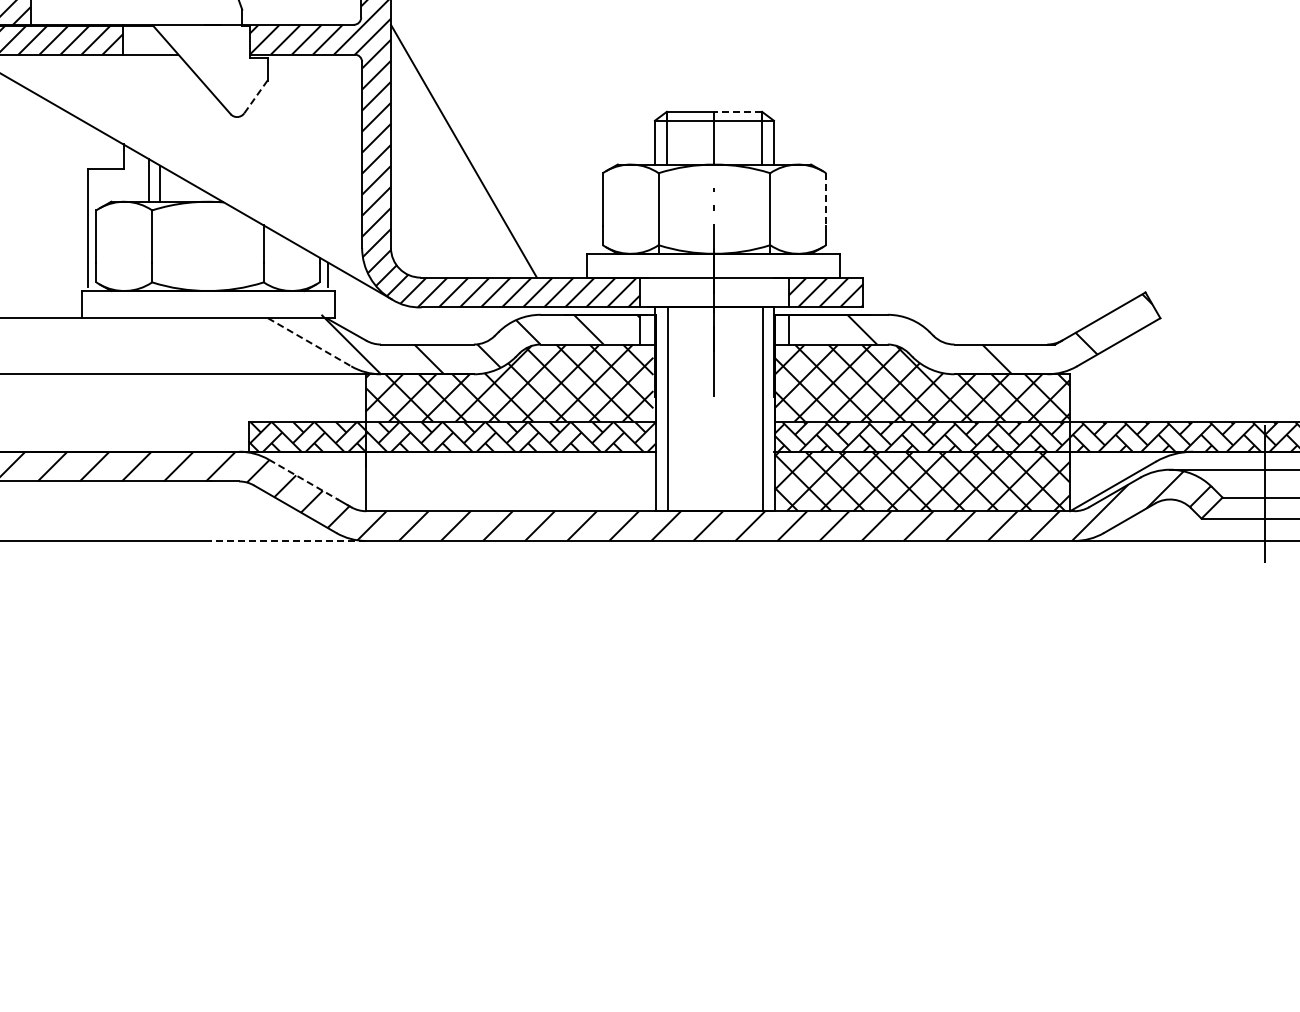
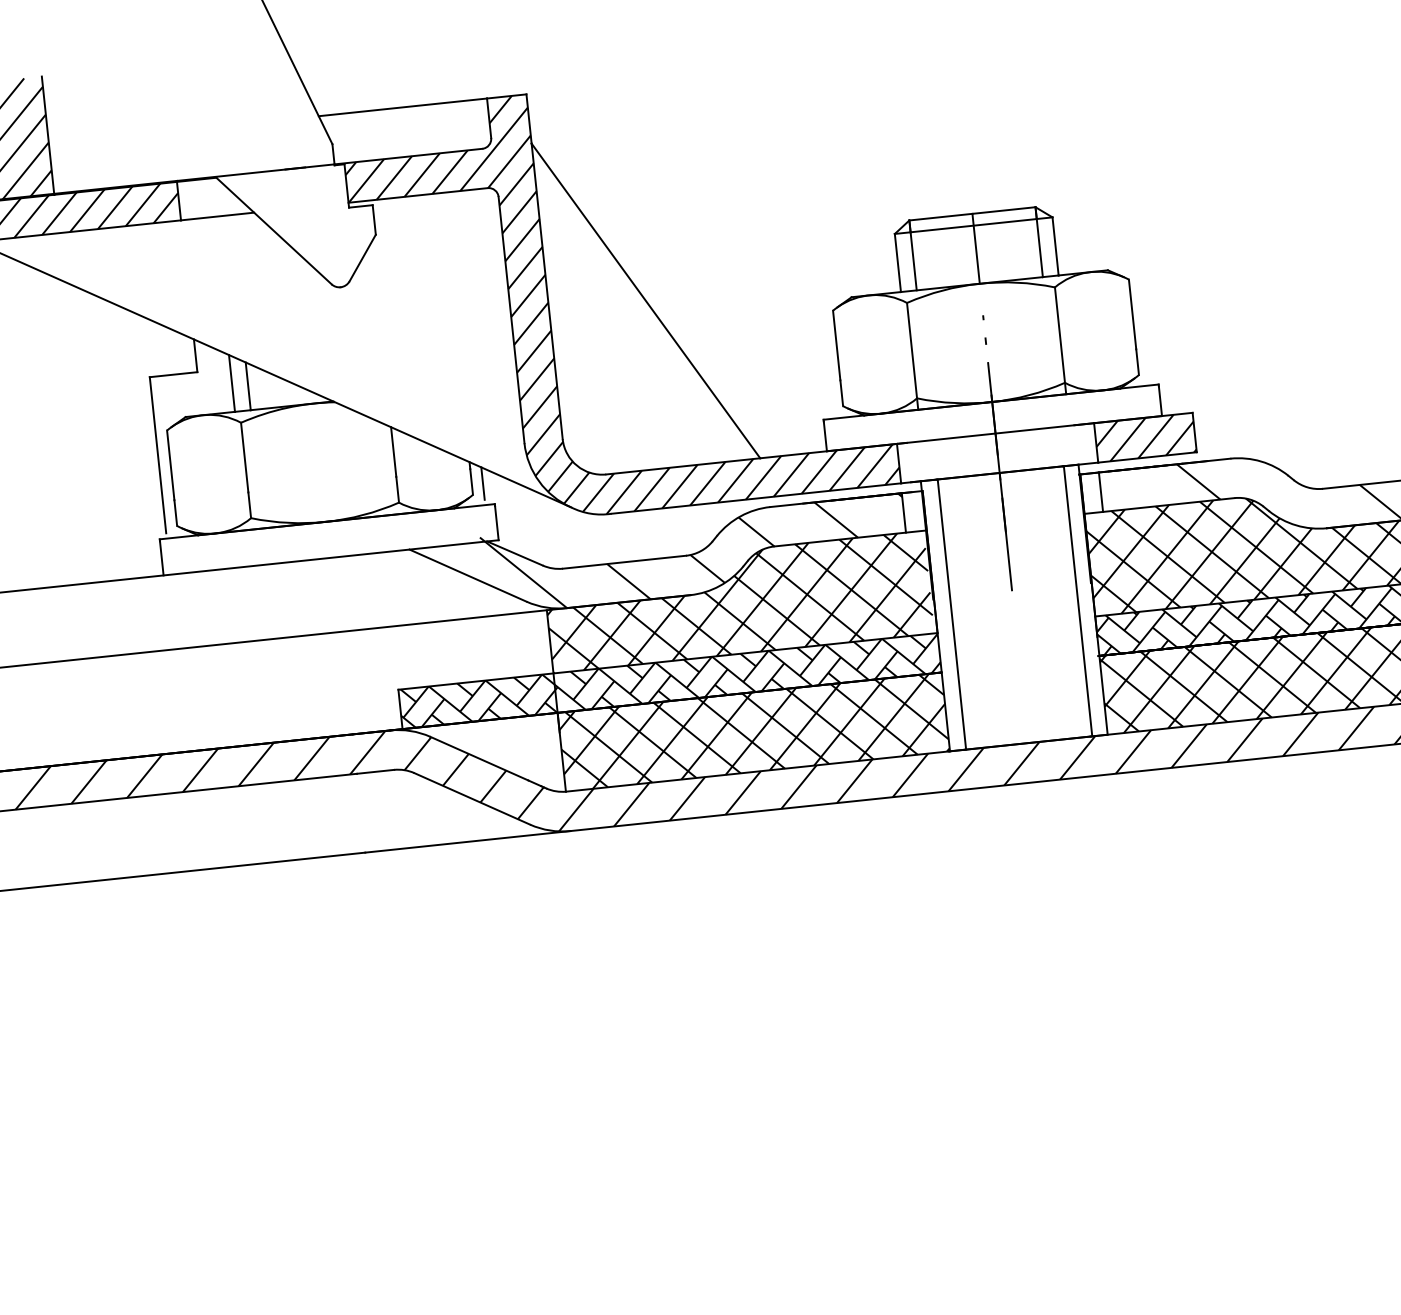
line: (255, 97) -> (362, 258), dashed -> solid
line: (738, 111) -> (1004, 210), dashed -> solid
line: (826, 199) -> (1133, 314), dashed -> solid
line: (310, 342) -> (469, 575), dashed -> solid
line: (304, 480) -> (480, 759), dashed -> solid
hatch: (510, 481) -> (753, 732), added
line: (288, 540) -> (467, 841), dashed -> solid

